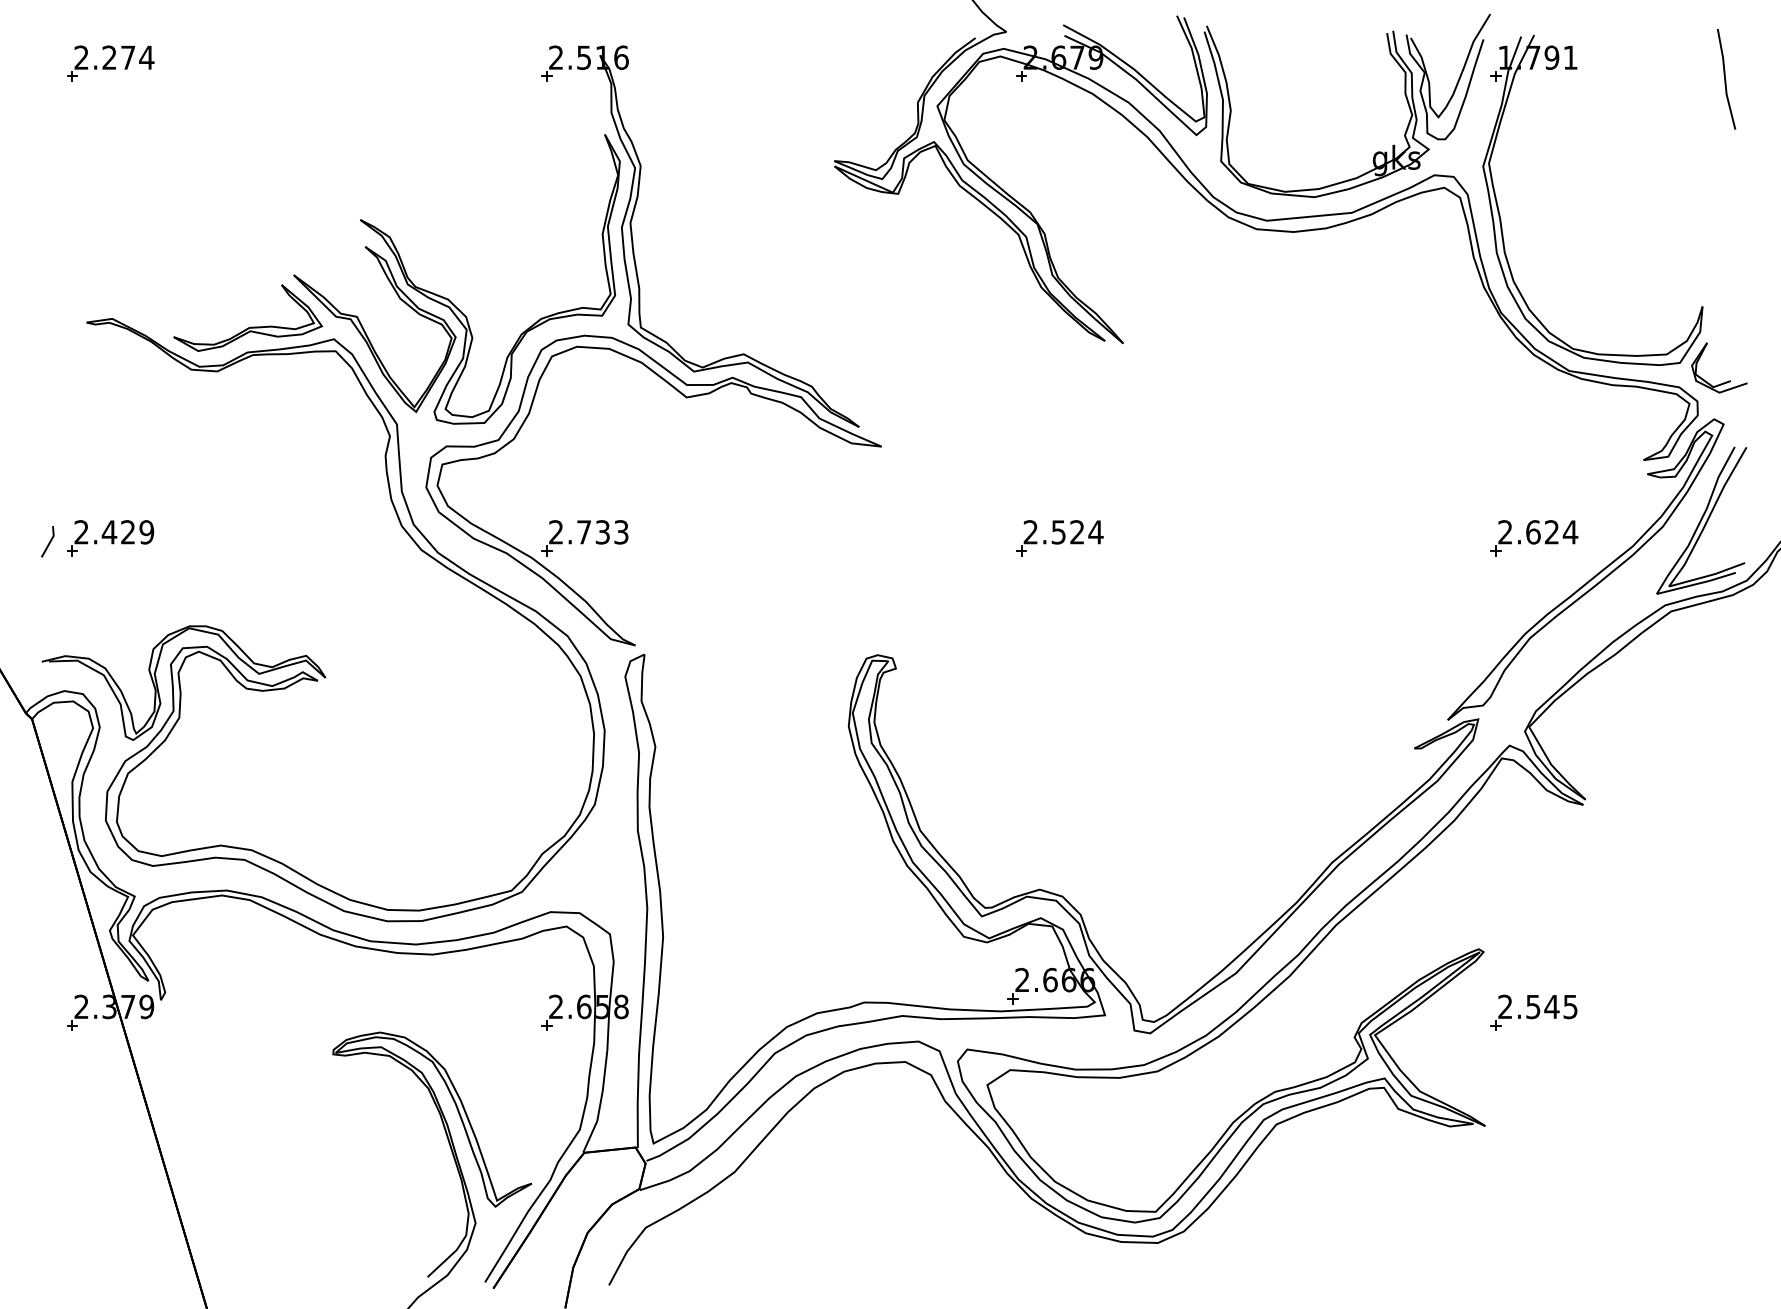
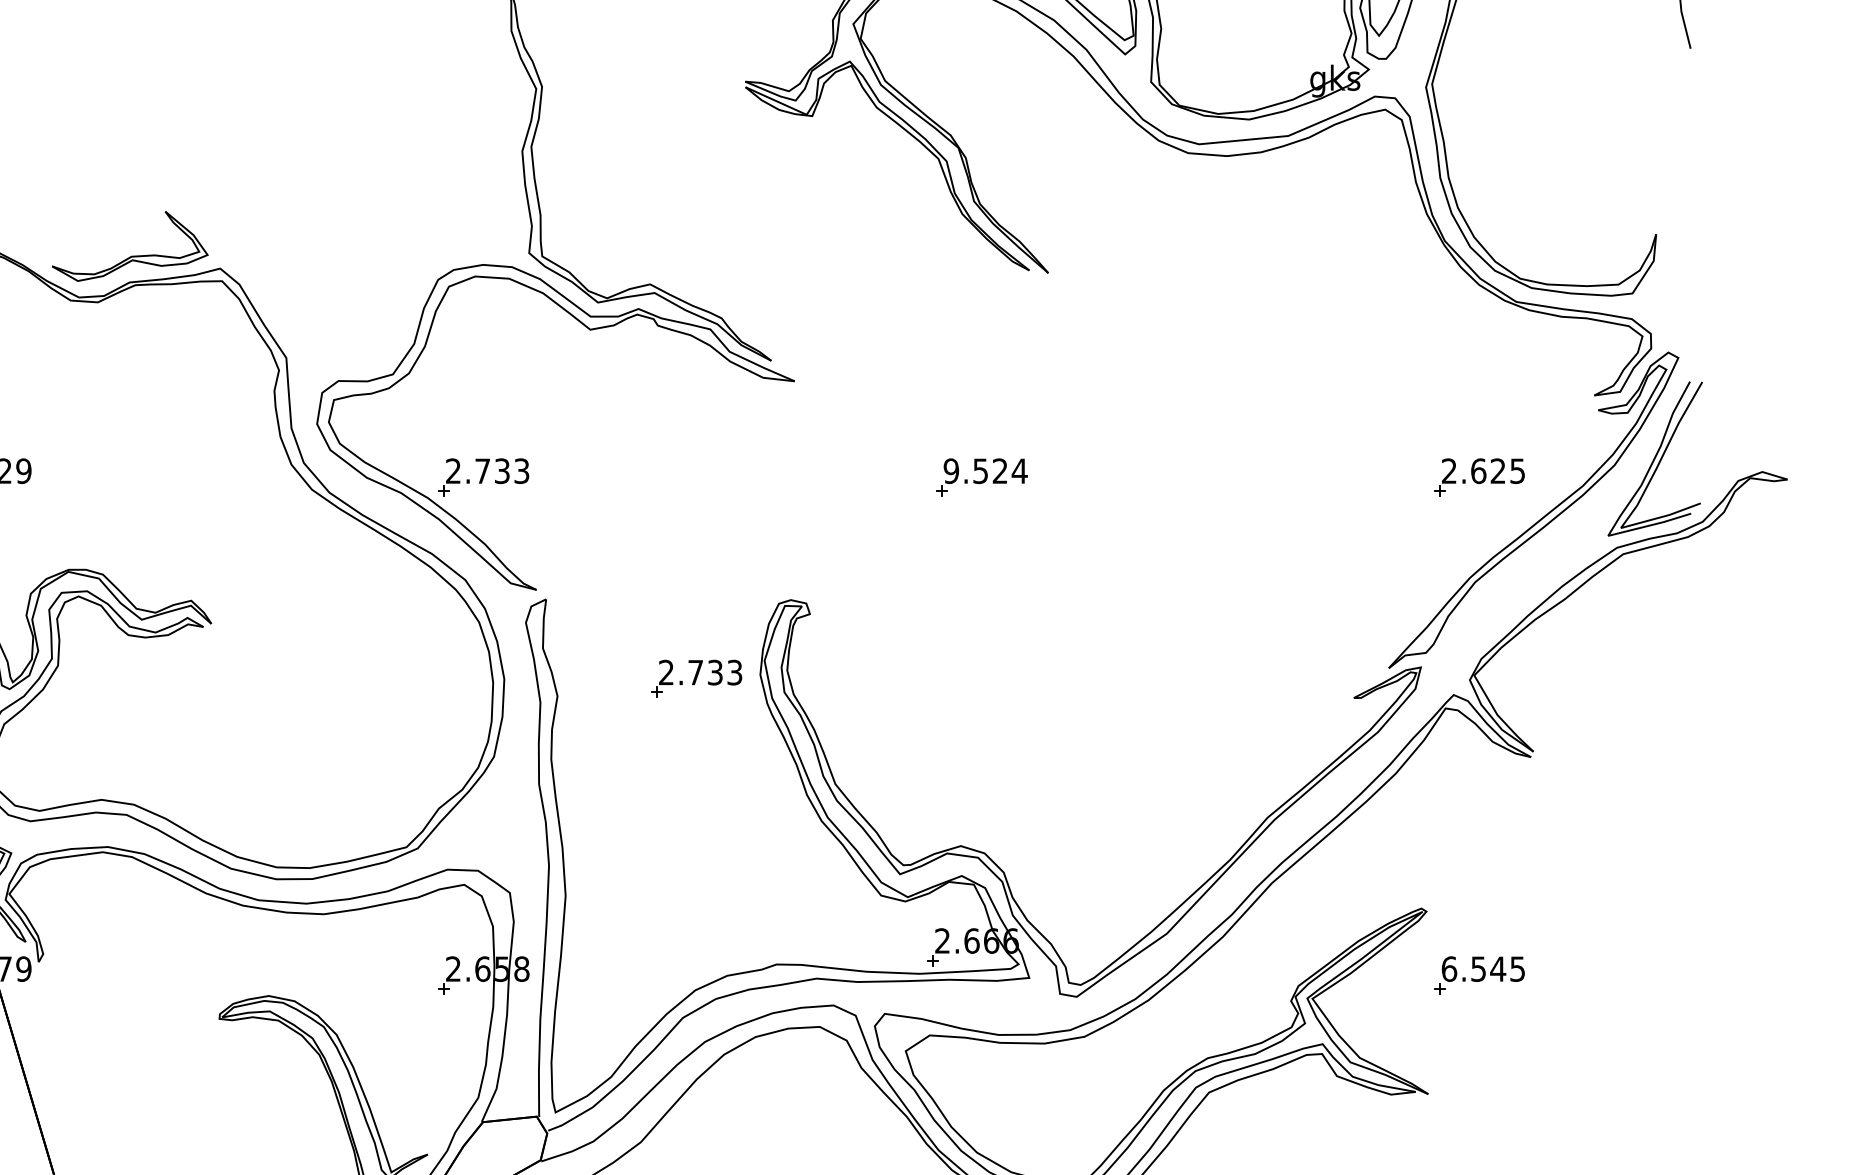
part: (446, 297) -> (338, 224), removed
part: (1723, 382) -> (1678, 313), removed
text: (1030, 532) -> (951, 471), 2.524 -> 9.524
text: (1570, 532) -> (1517, 471), 2.624 -> 2.625
part: (787, 730) -> (696, 679), added
text: (1505, 1006) -> (1449, 968), 2.545 -> 6.545

